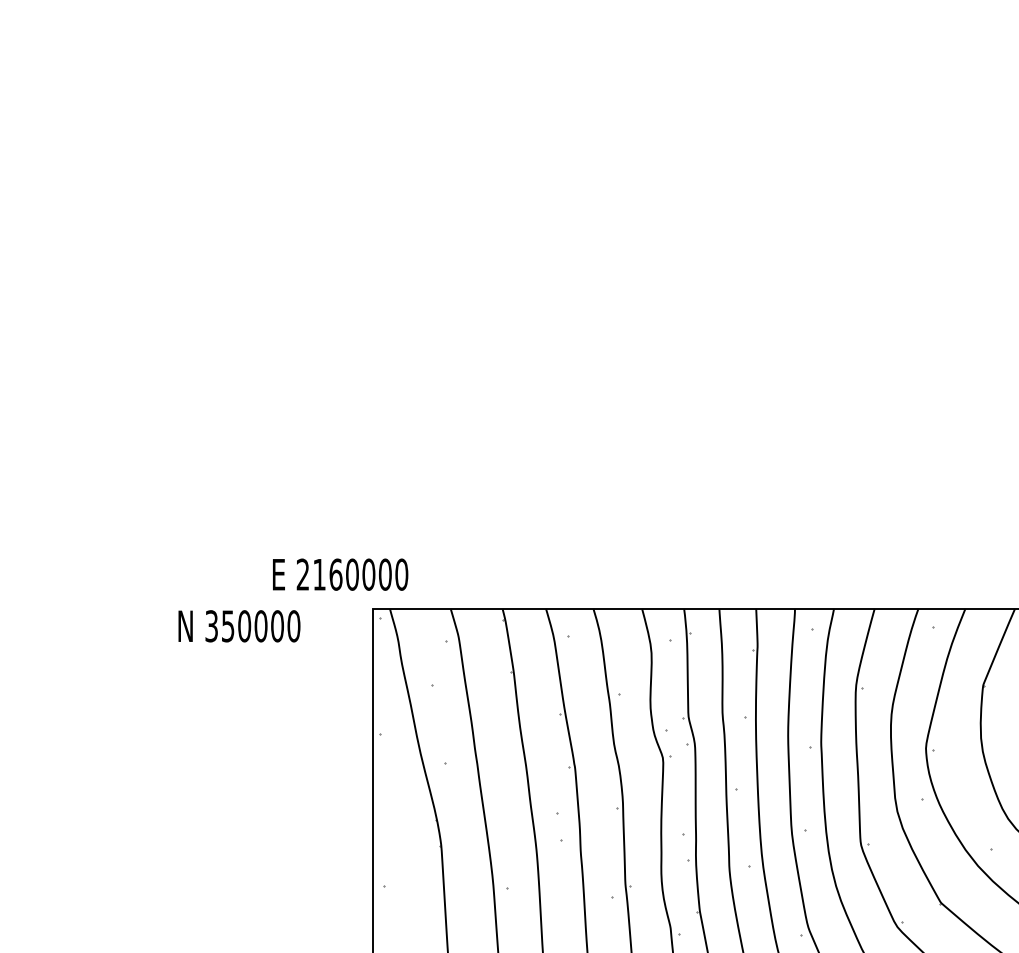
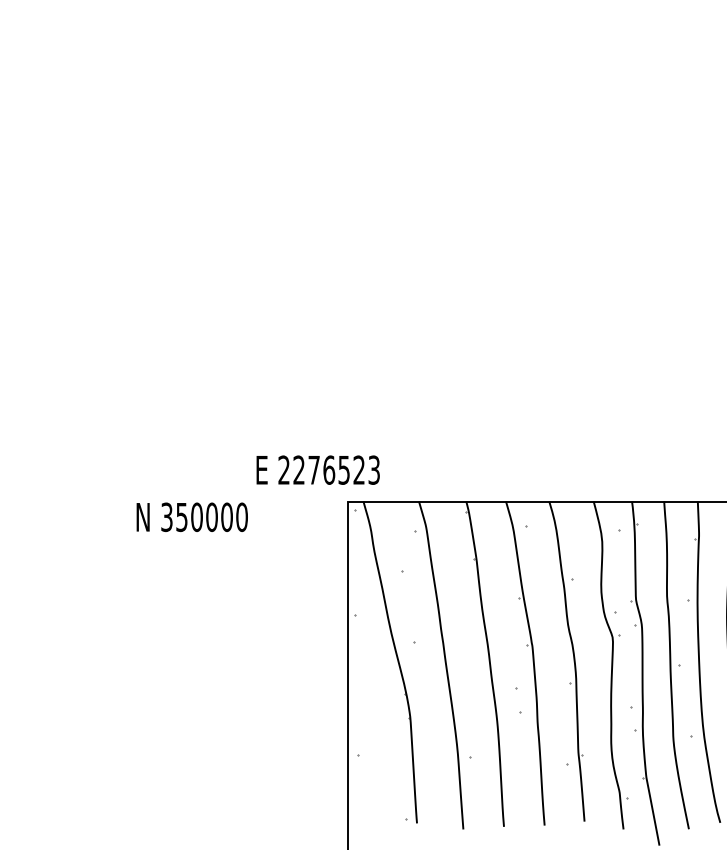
text: (360, 574) -> (336, 470), 2160000 -> 2276523
text: (239, 626) -> (192, 517), moved

